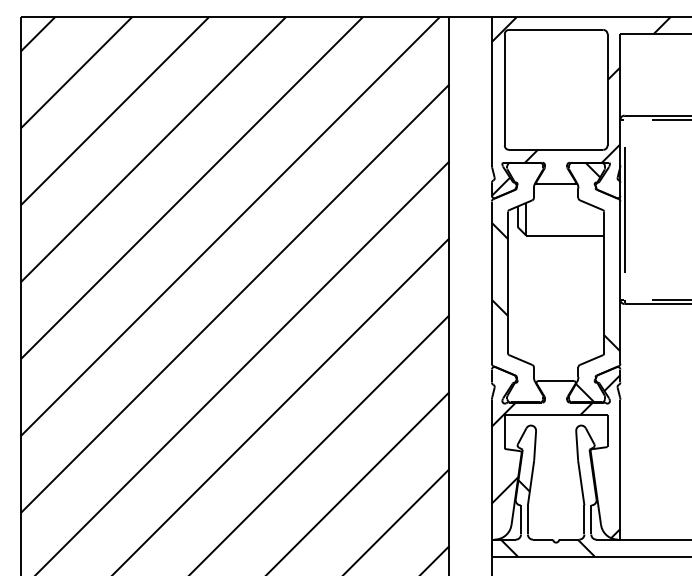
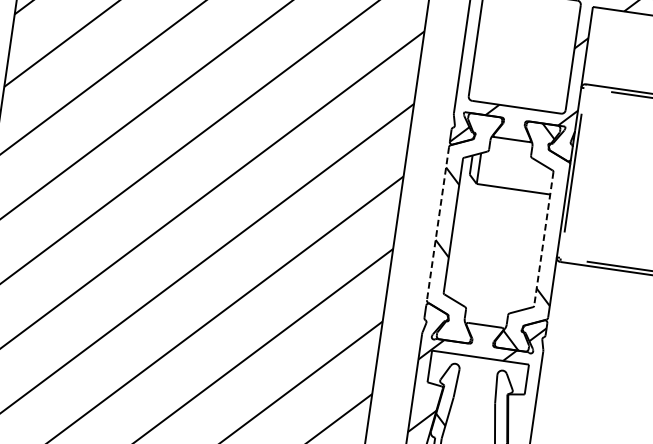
line: (604, 282) -> (544, 238), solid -> dashed
line: (491, 283) -> (437, 224), solid -> dashed

